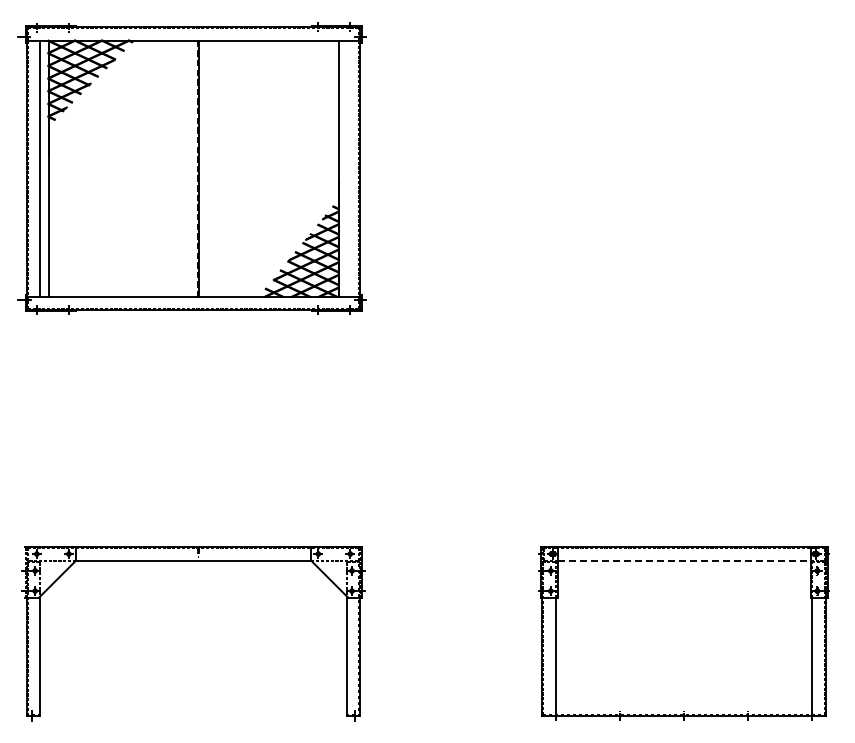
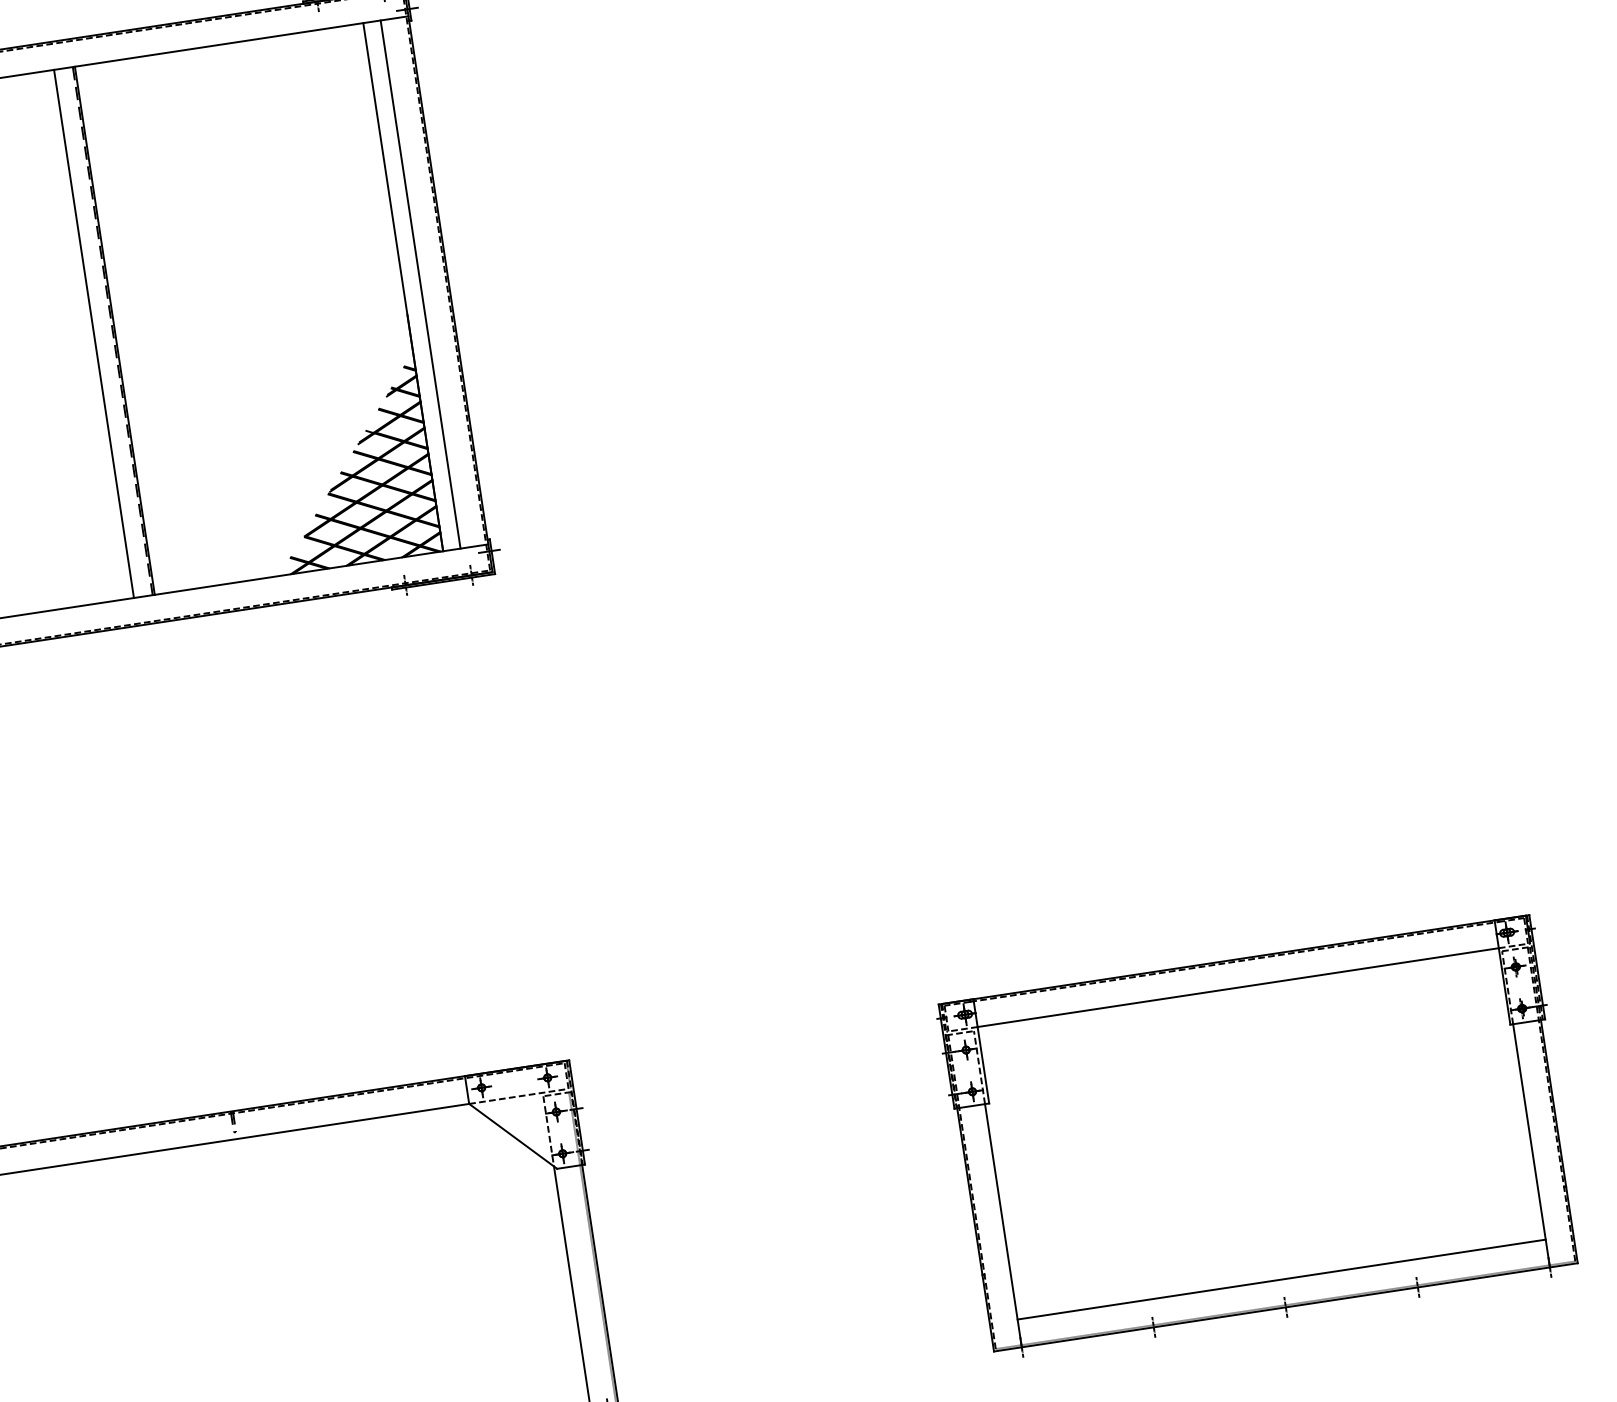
line: (188, 168) -> (93, 333), added
line: (346, 168) -> (419, 284), added
line: (684, 560) -> (1238, 986), dashed -> solid
line: (683, 702) -> (1280, 1279), added

